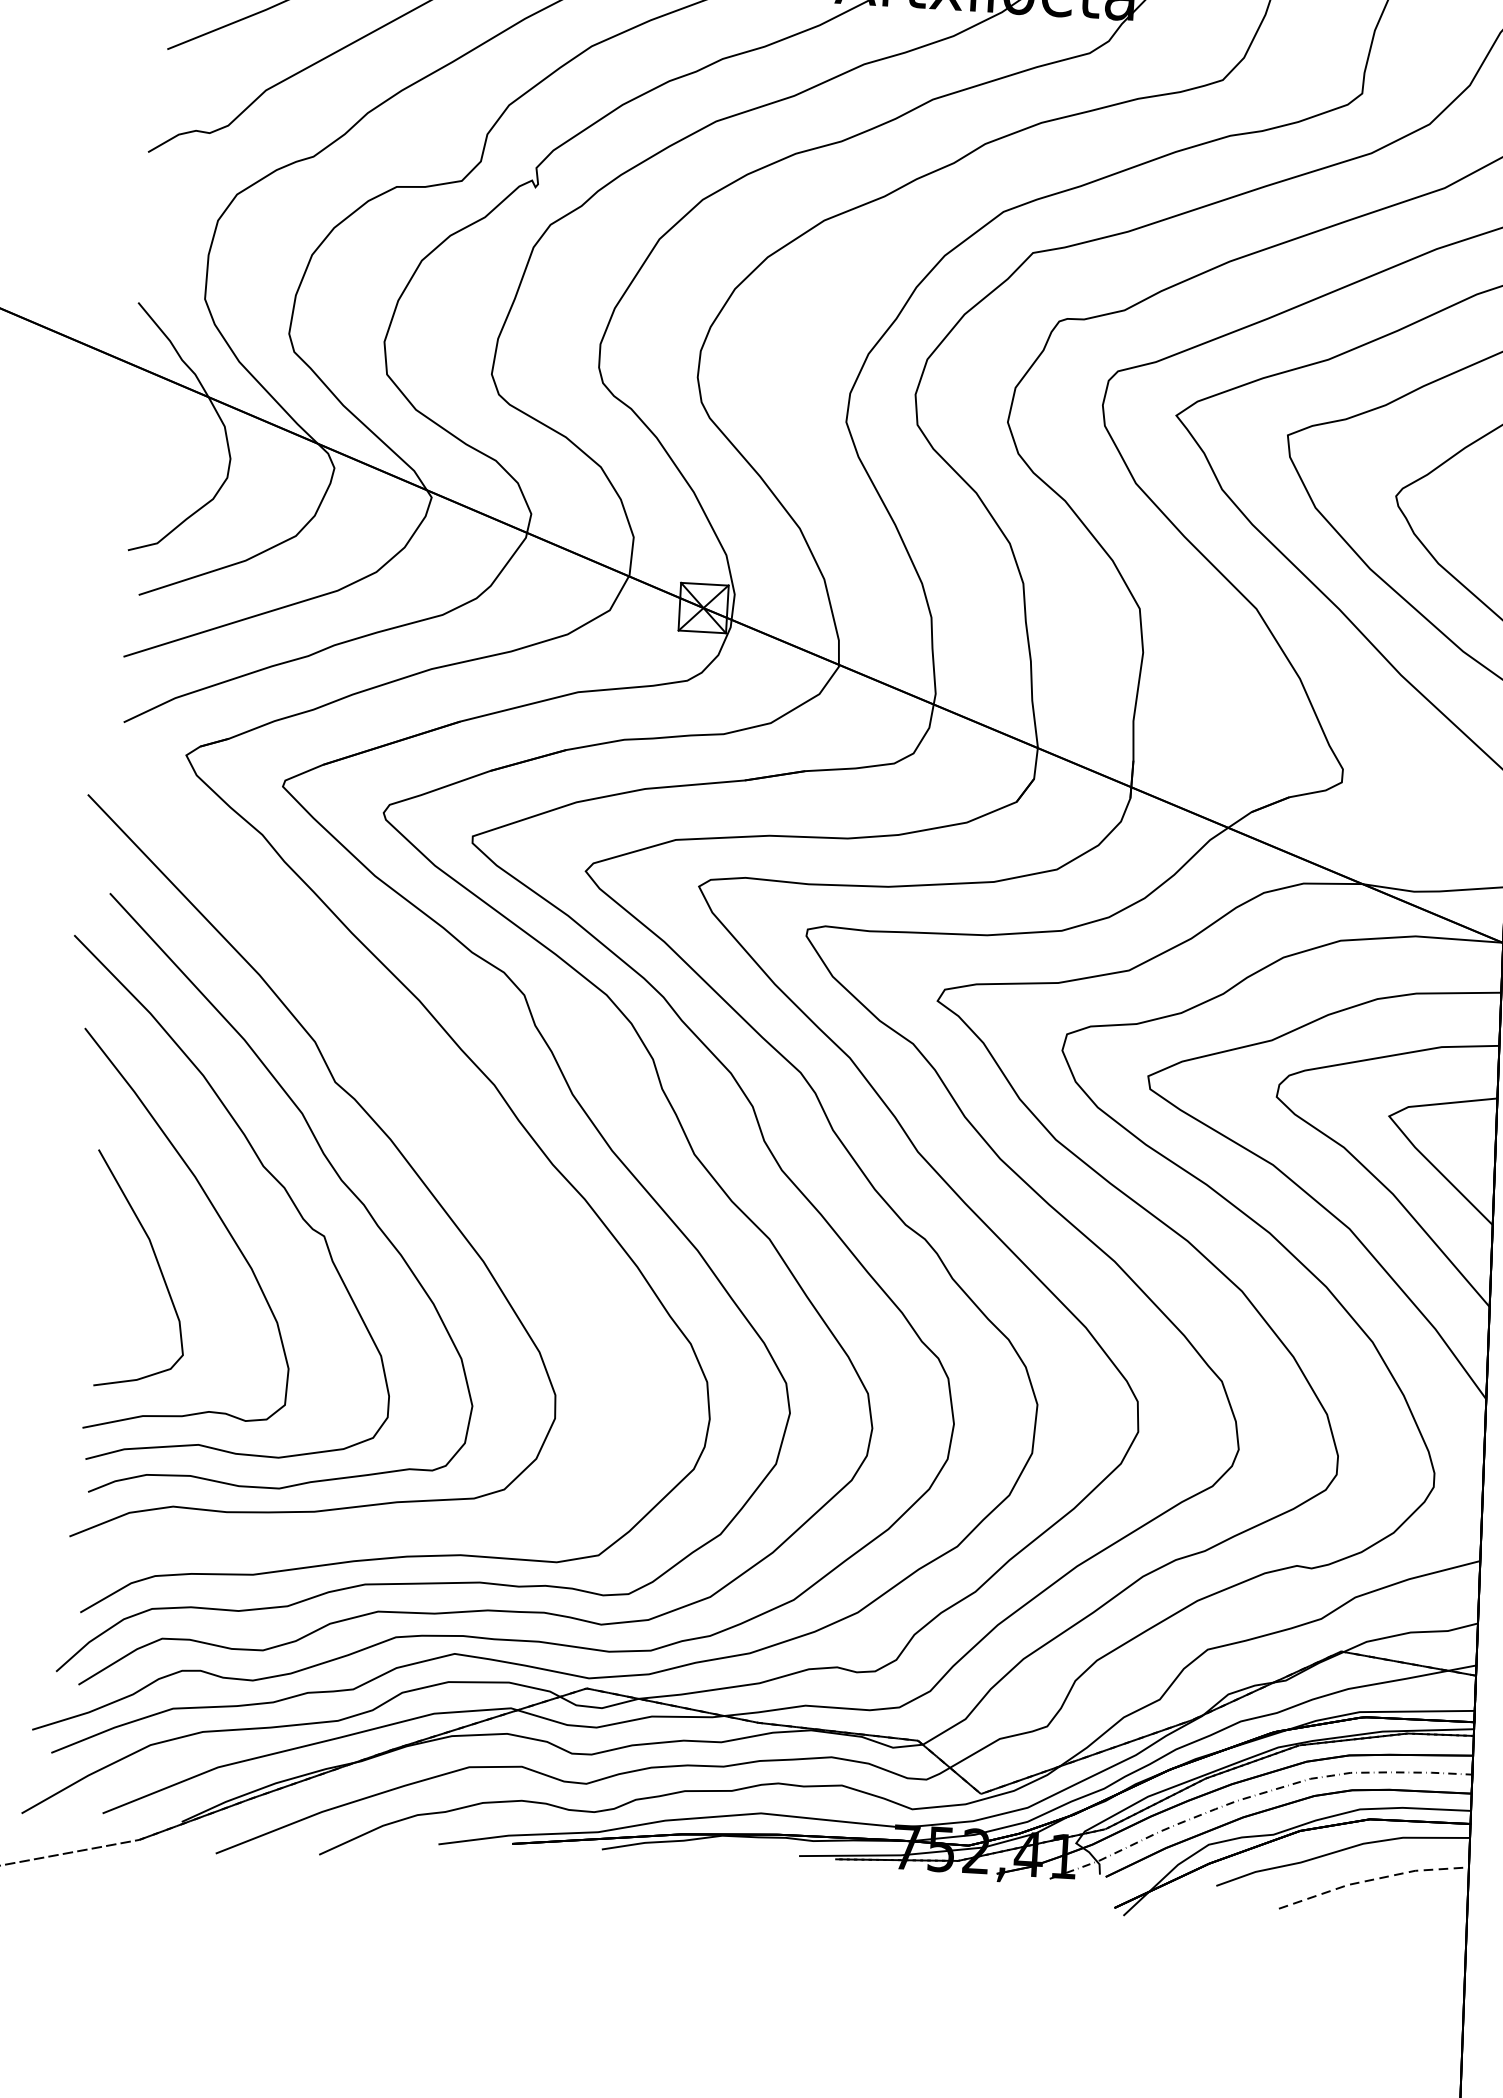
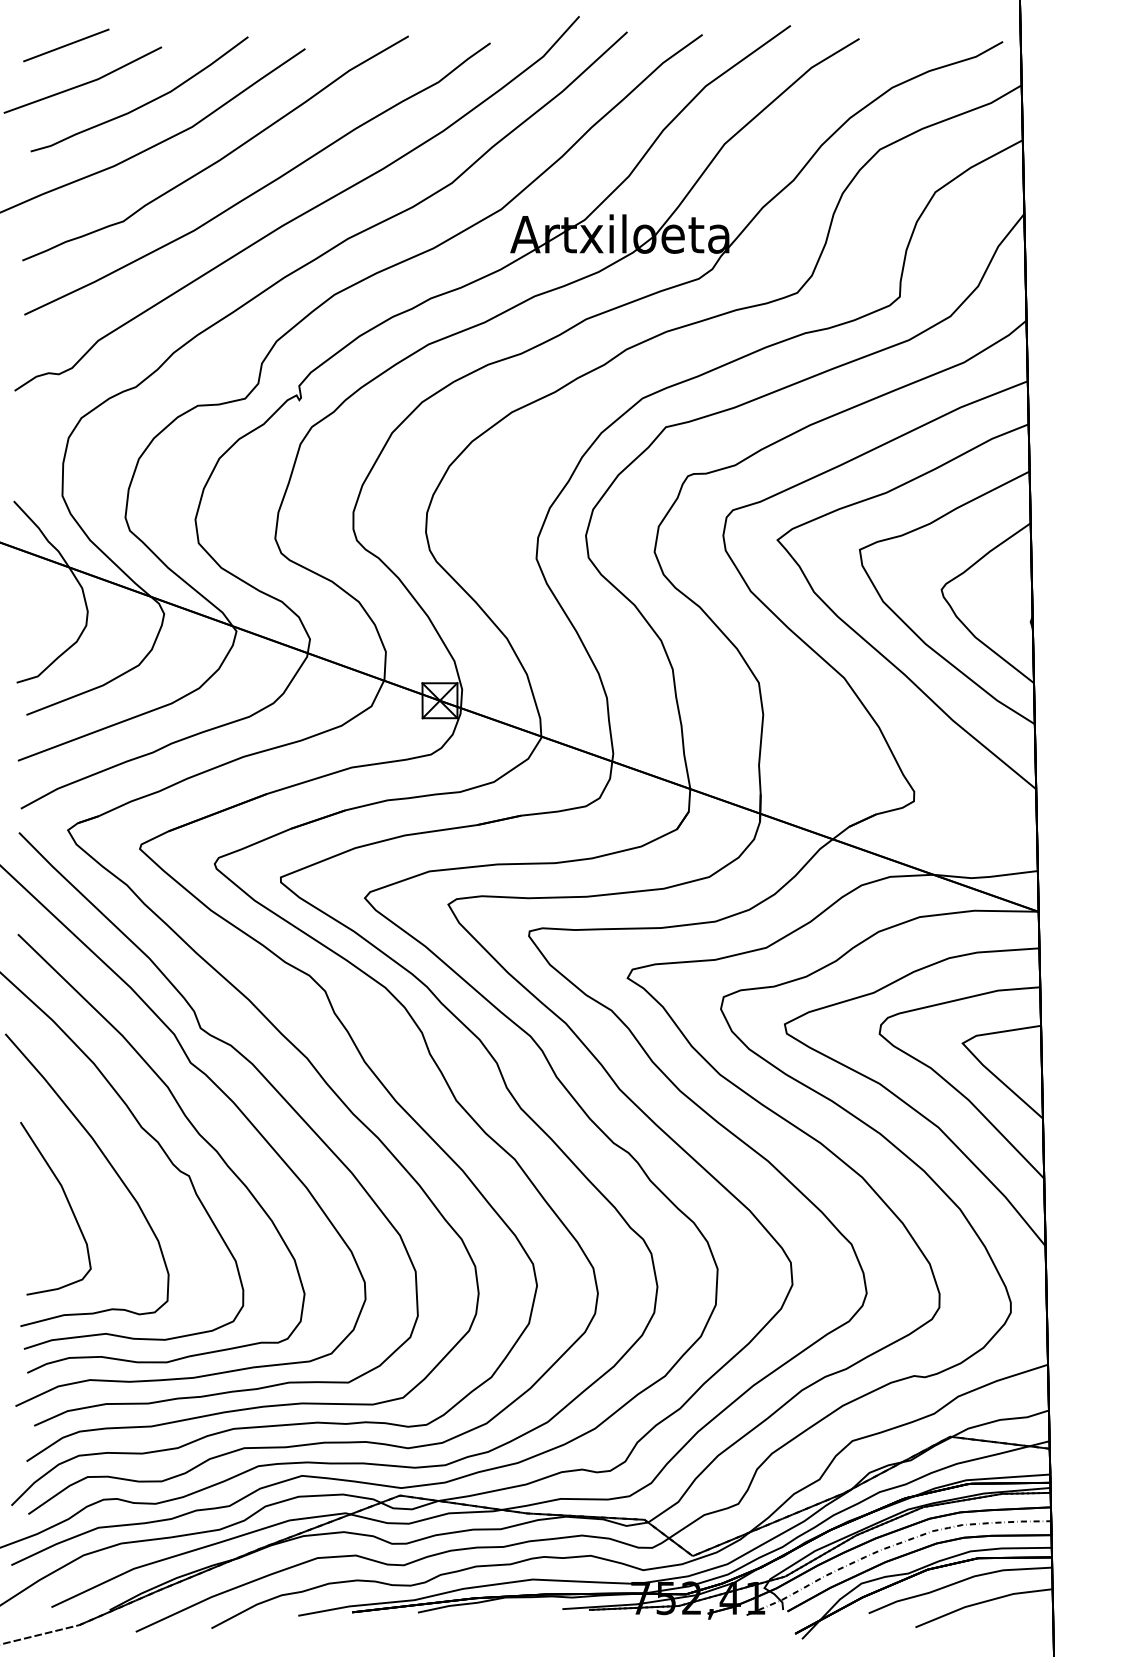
curve: (438, 1114) -> (267, 1082), added
line: (1373, 1880) -> (983, 1602), dashed -> solid

